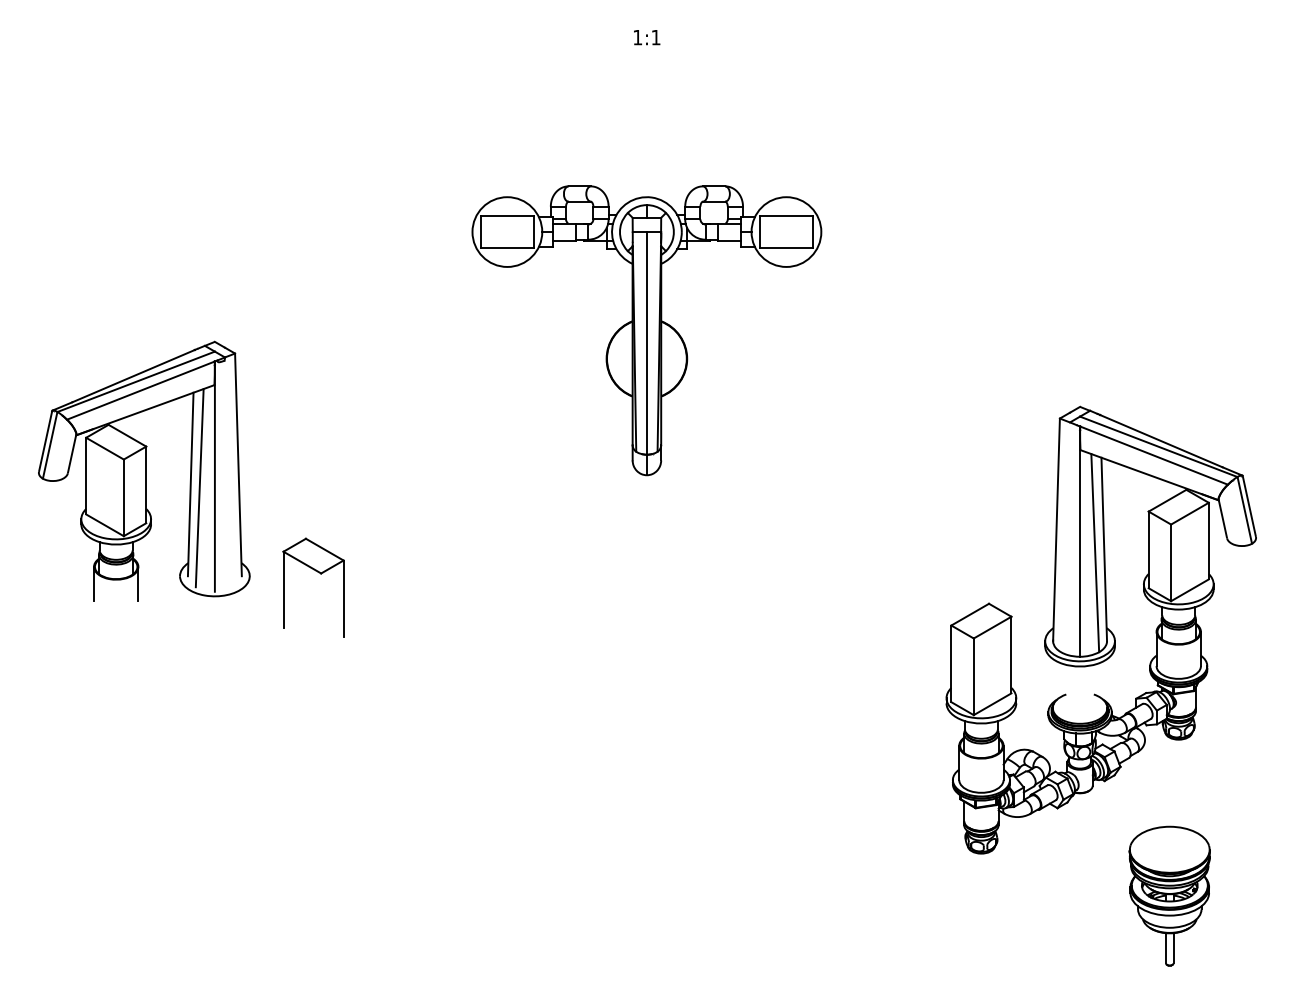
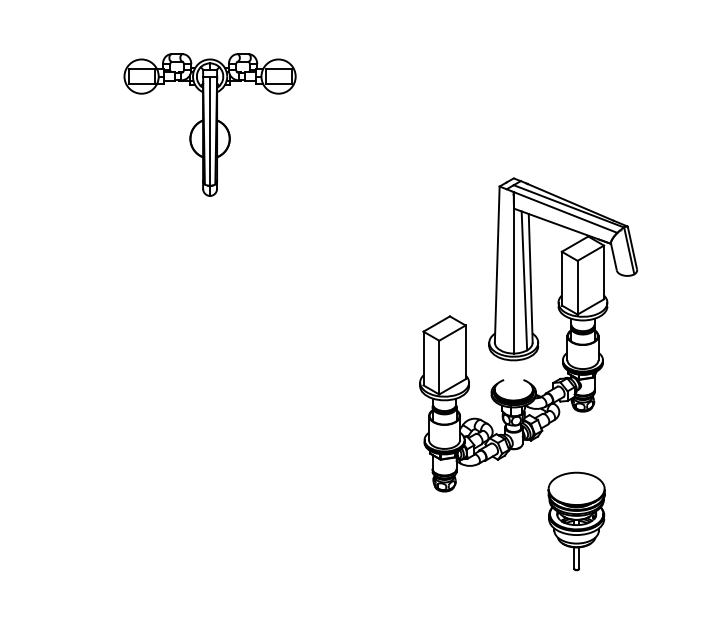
part: (646, 330) -> (209, 124), size x0.7

